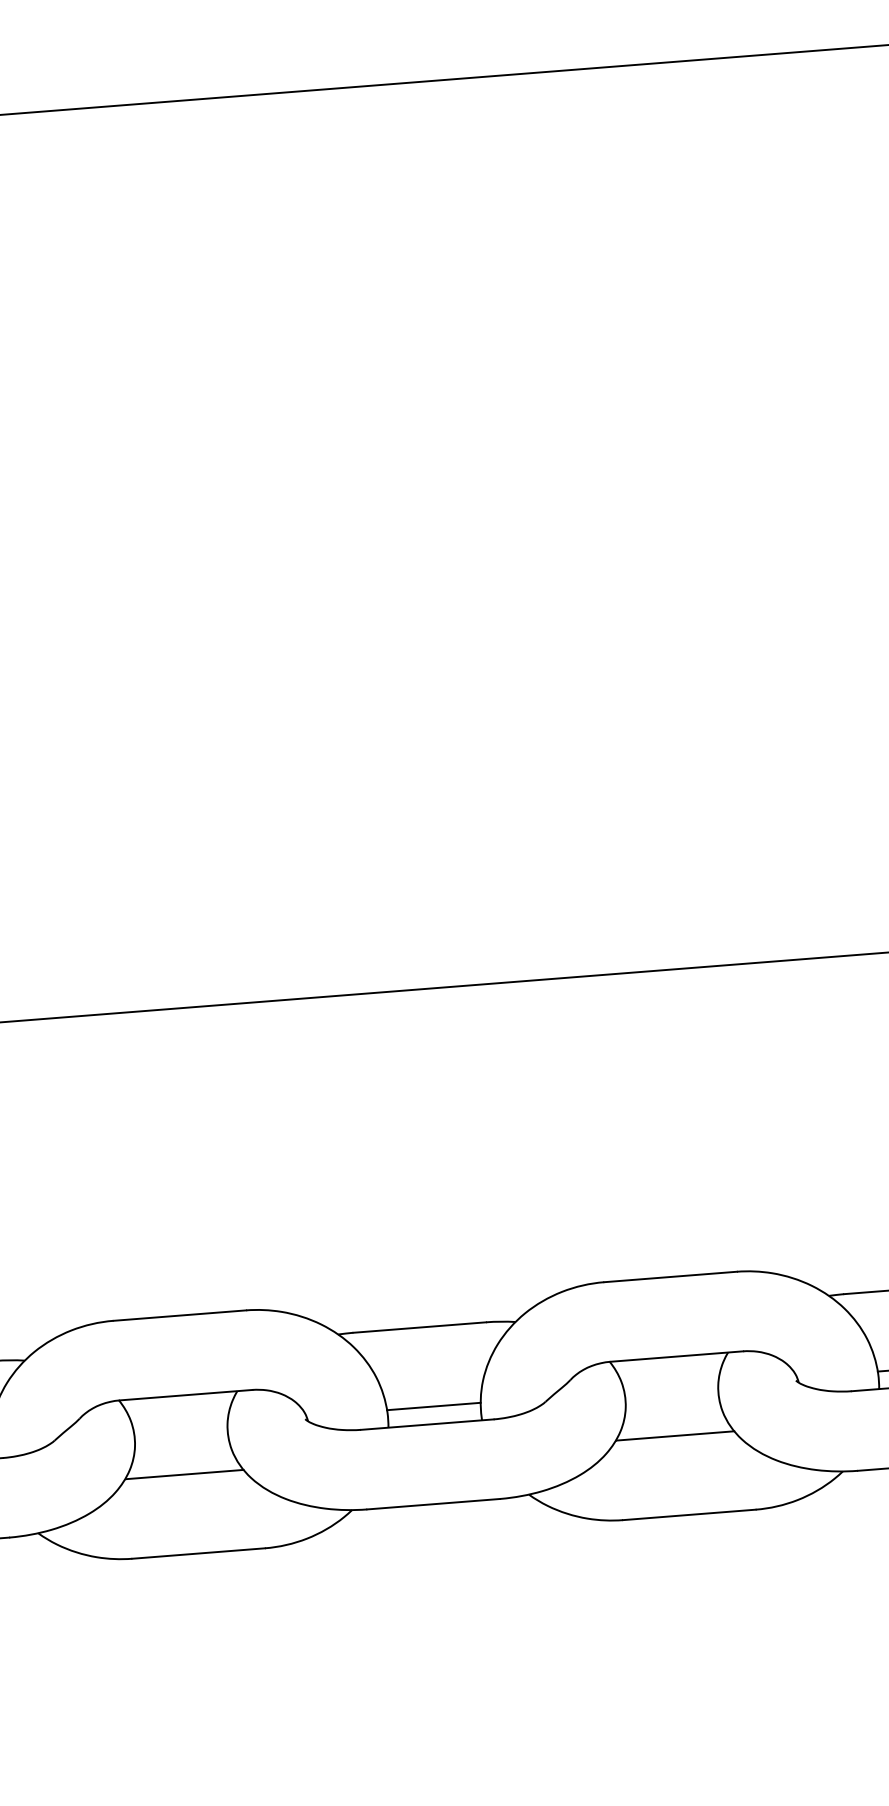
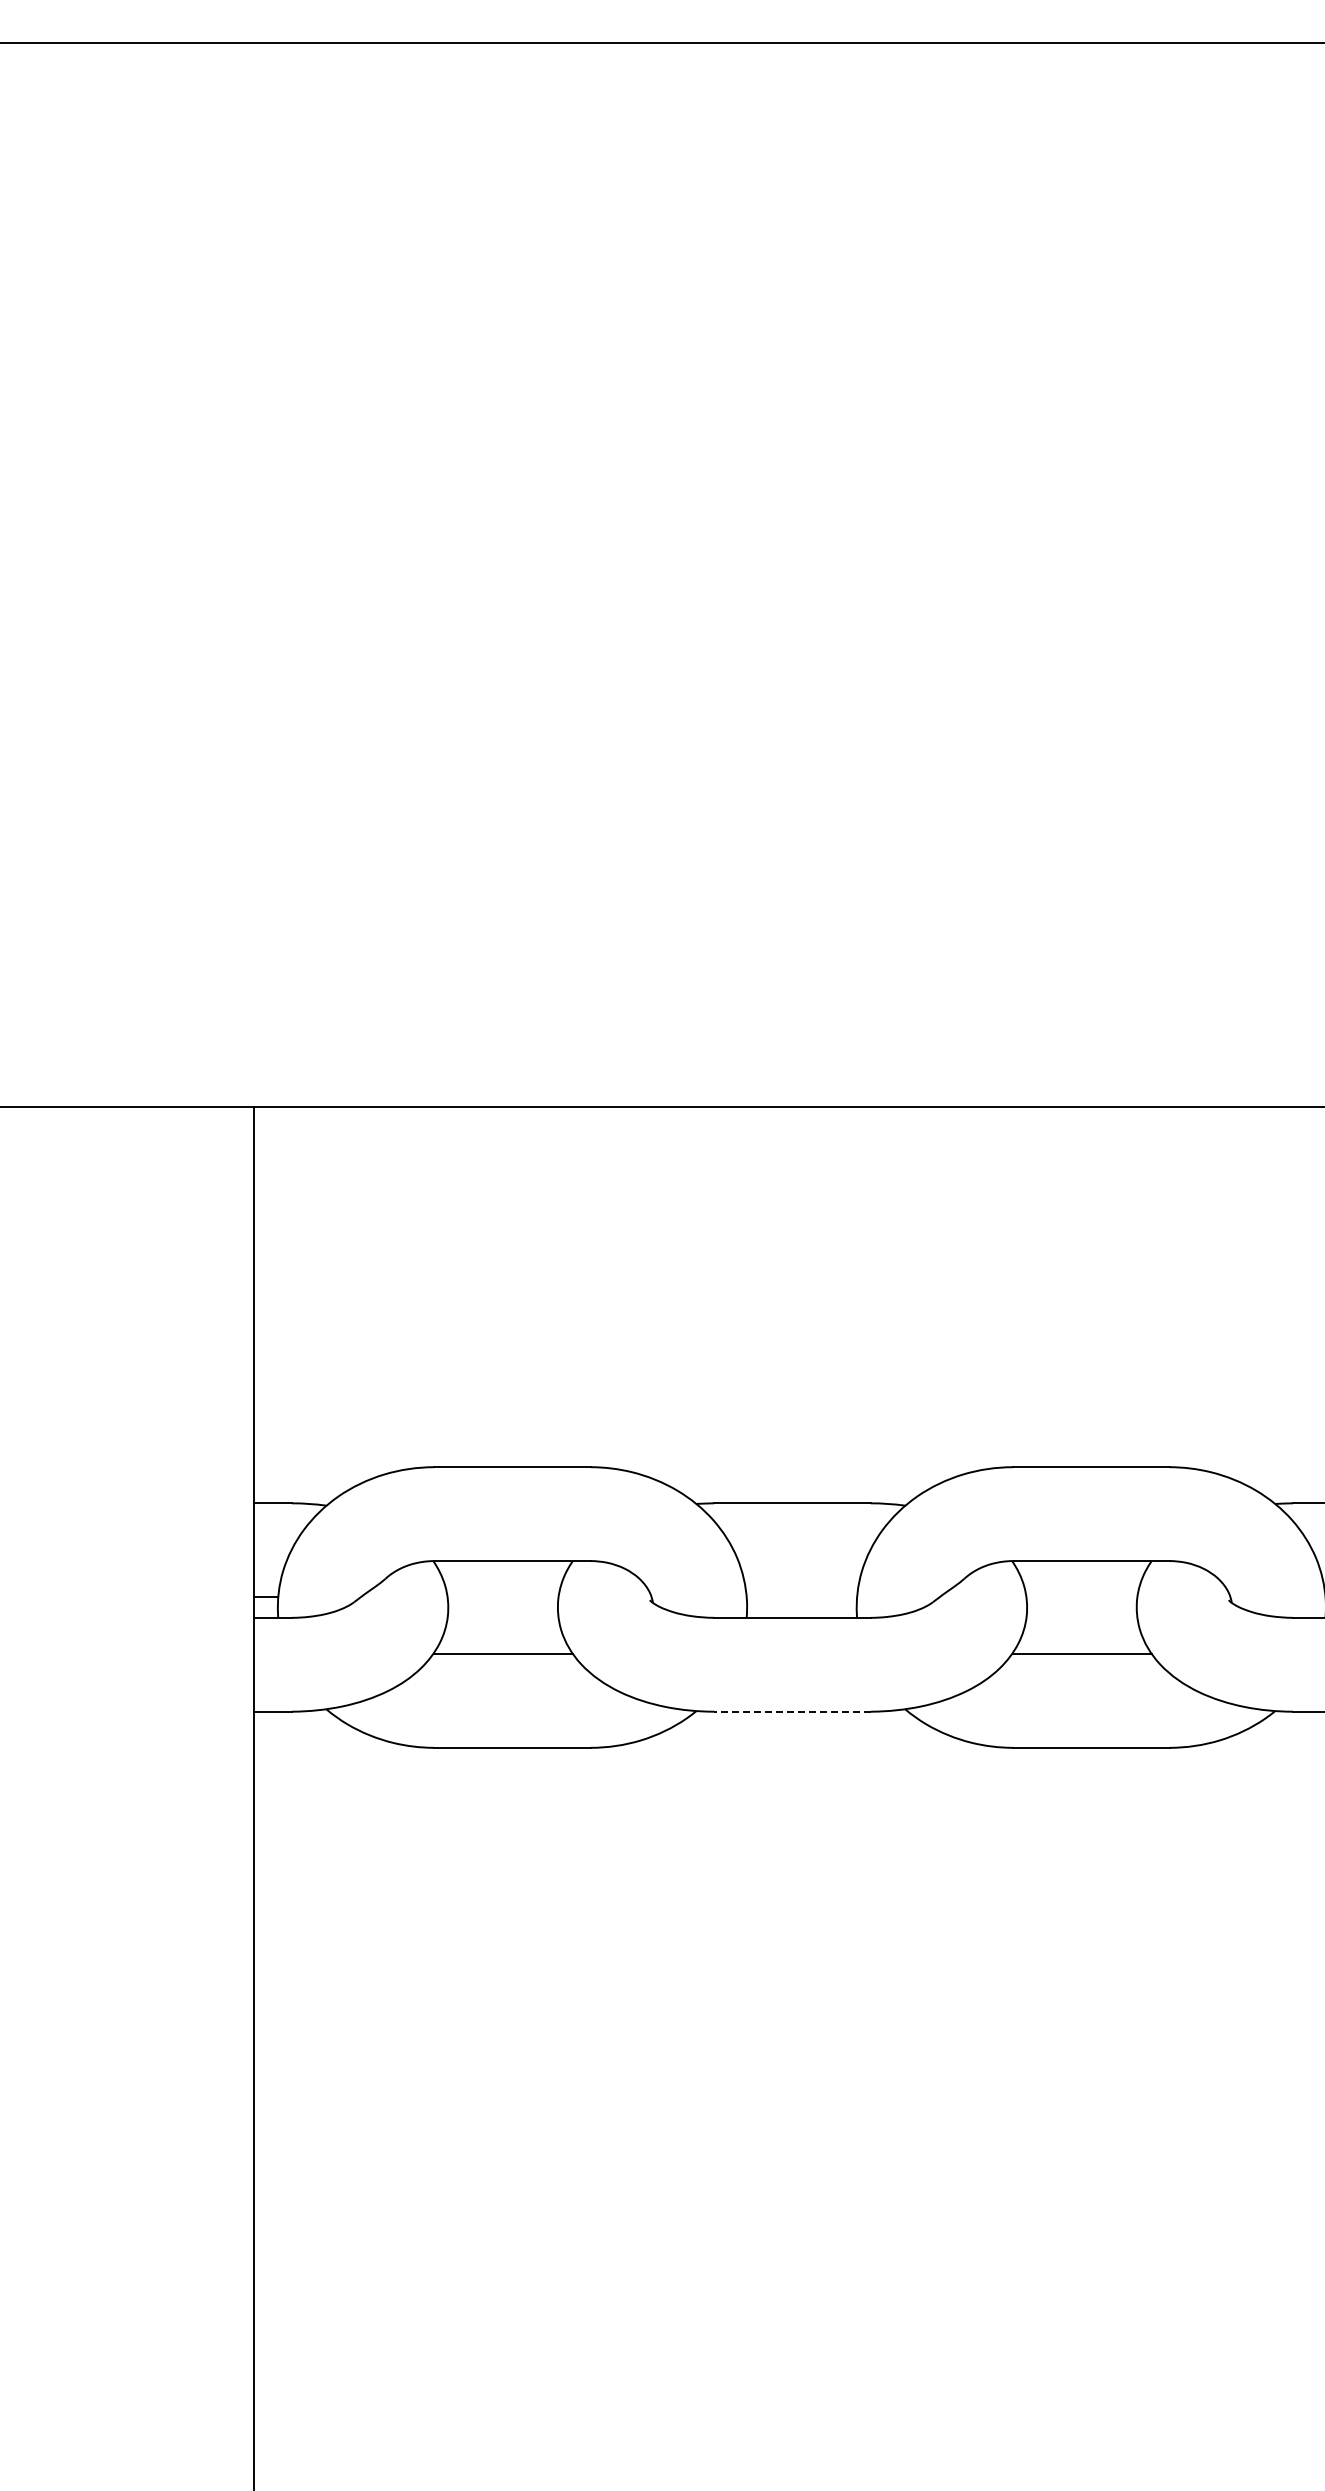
line: (433, 1406) -> (801, 1597), removed
line: (433, 1504) -> (792, 1711), solid -> dashed

